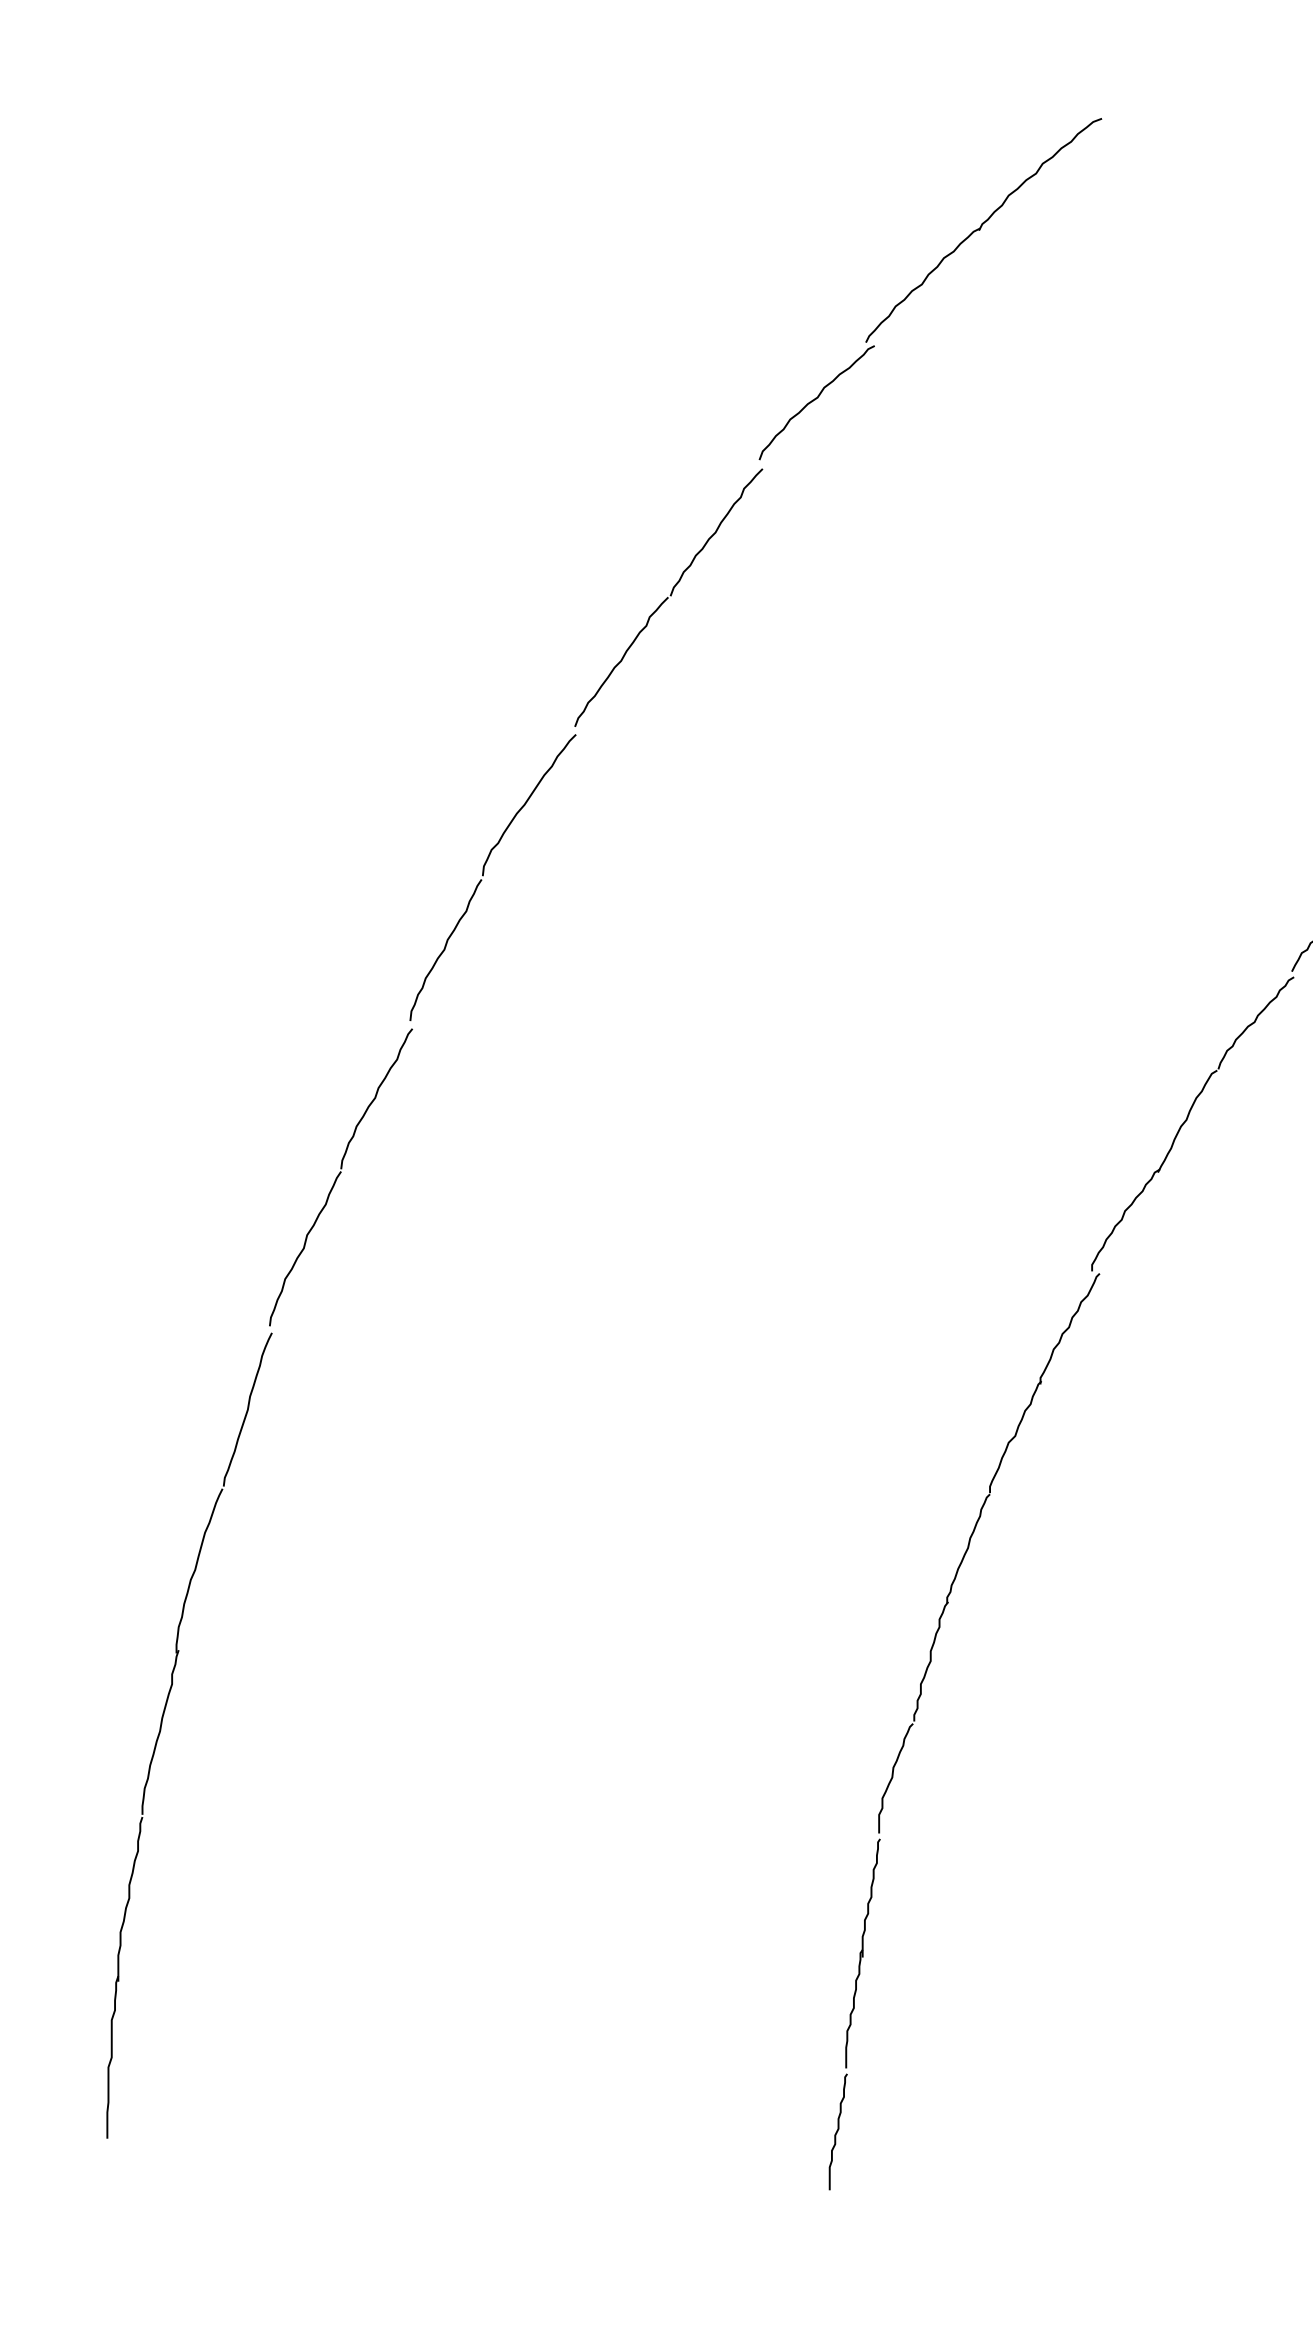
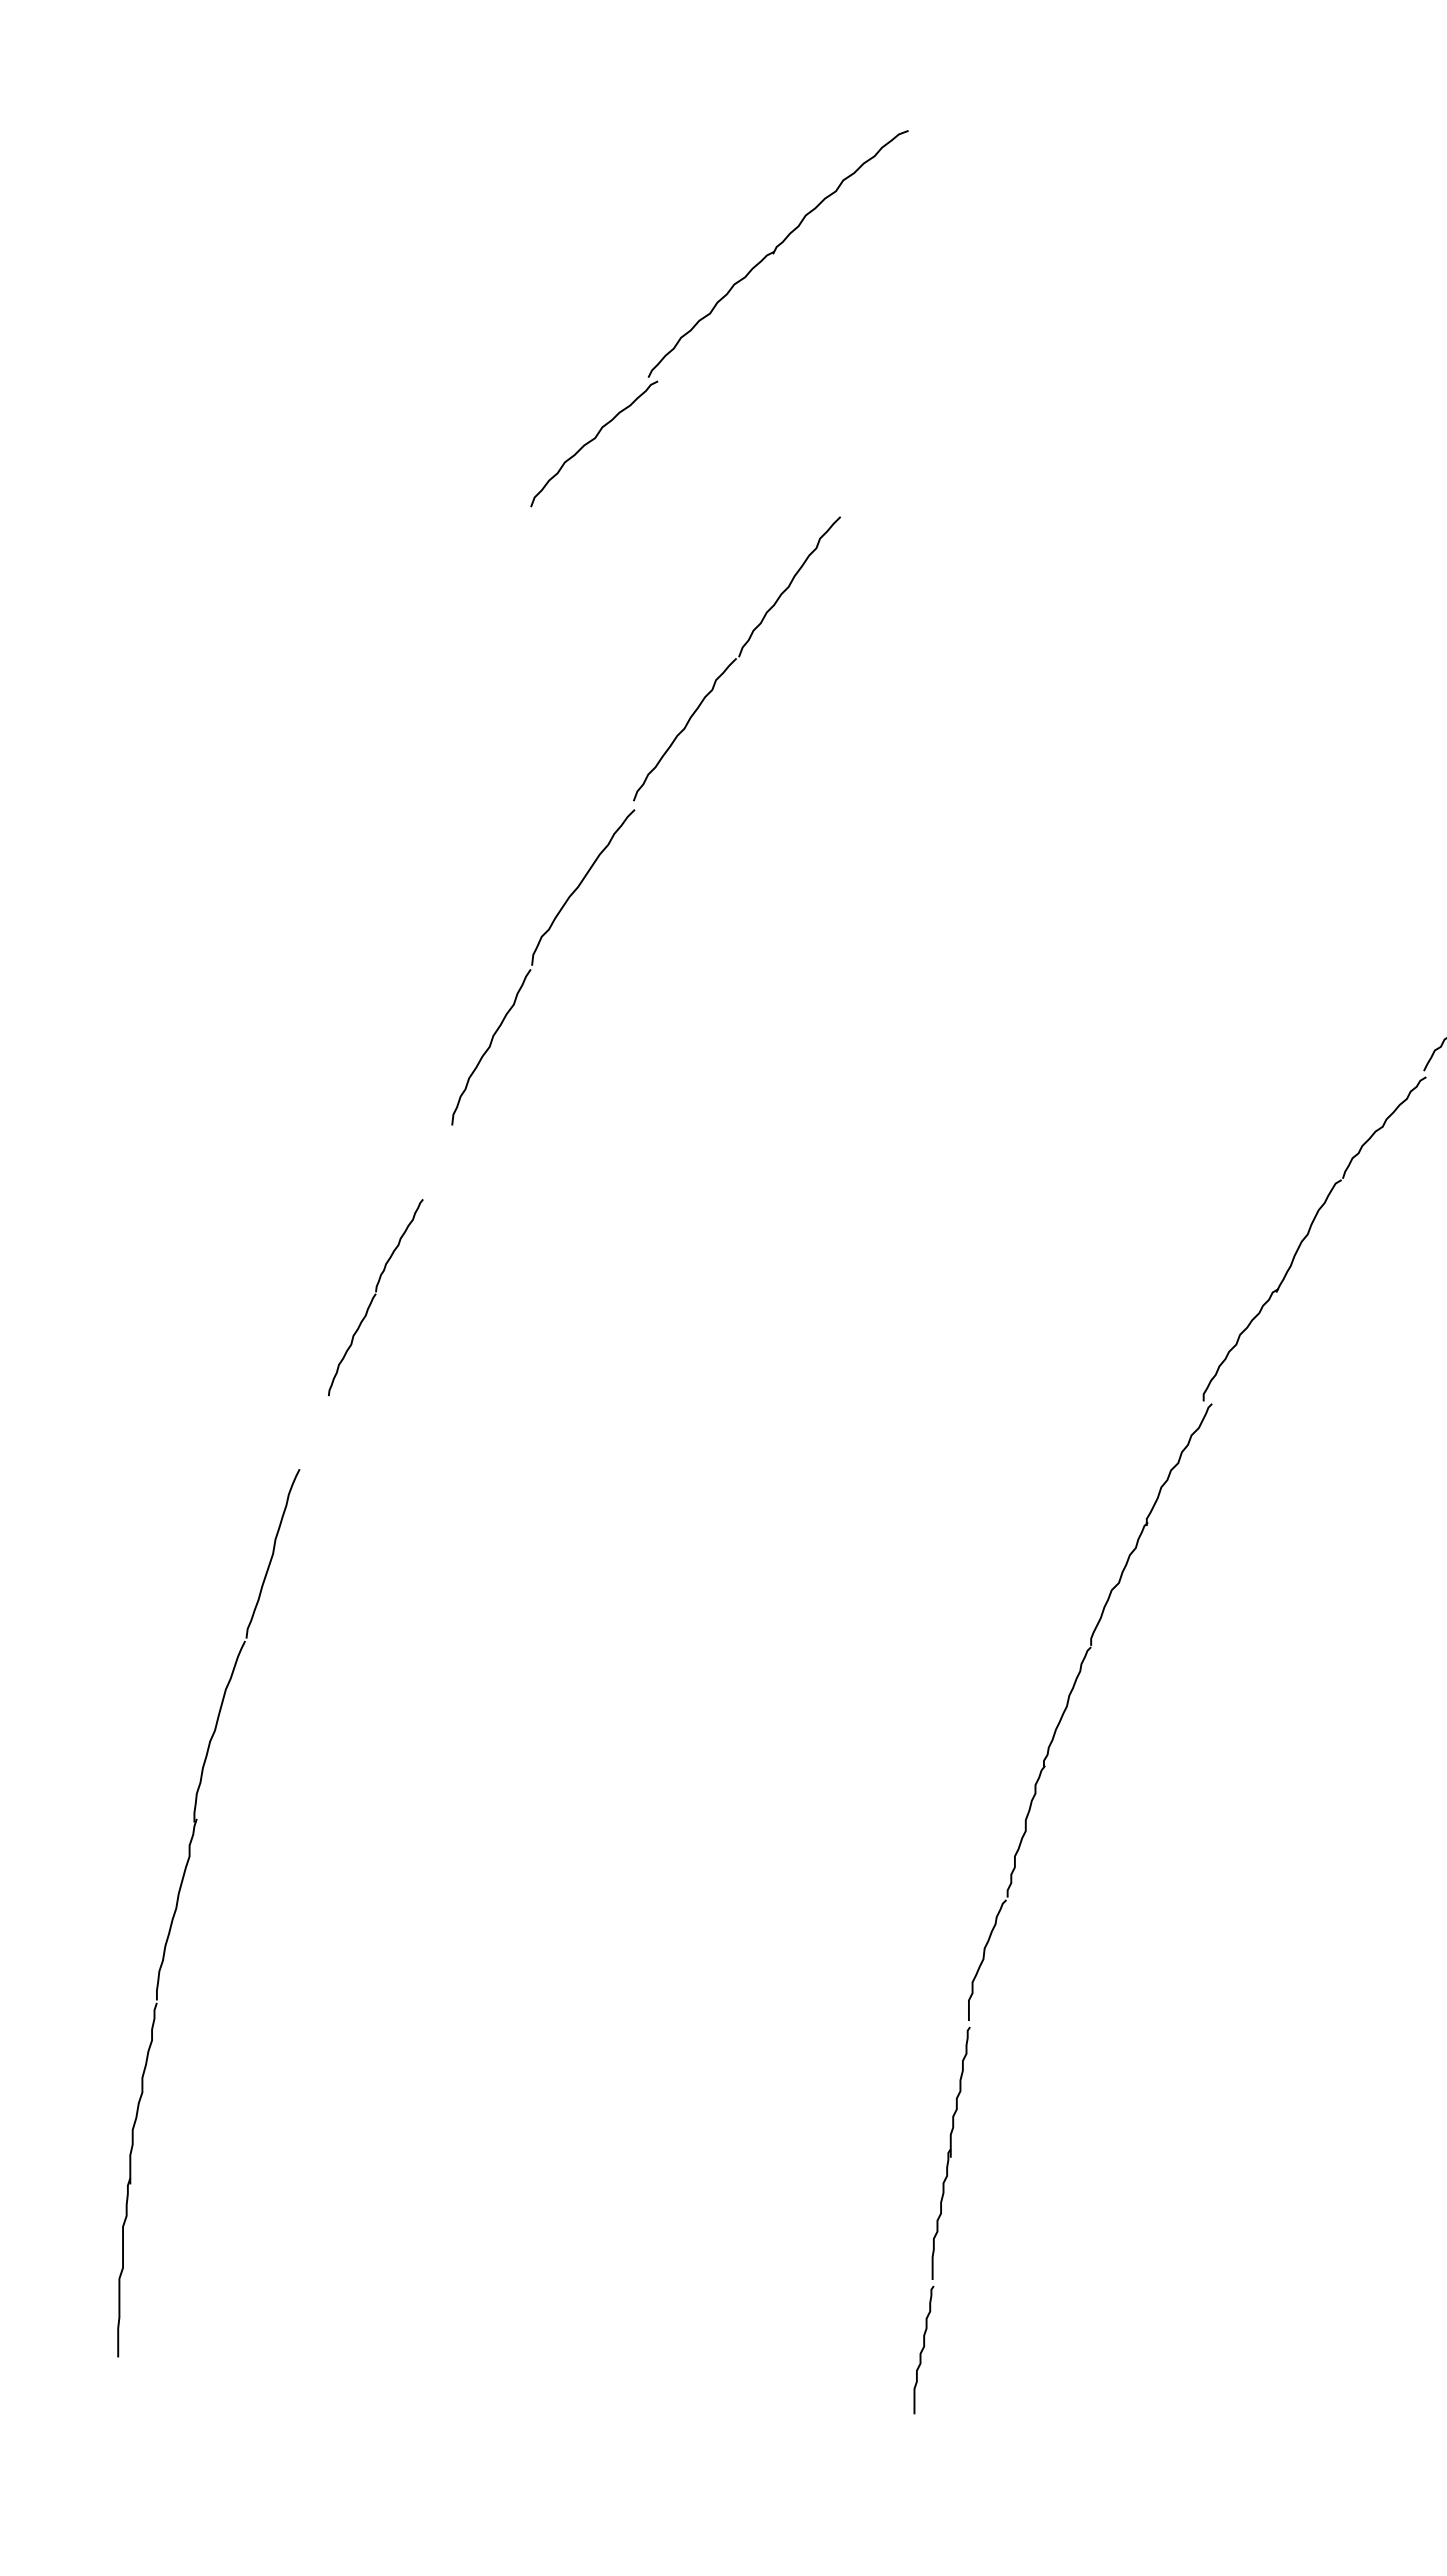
part: (923, 284) -> (711, 313), moved
part: (340, 1177) -> (375, 1297), size x0.6

